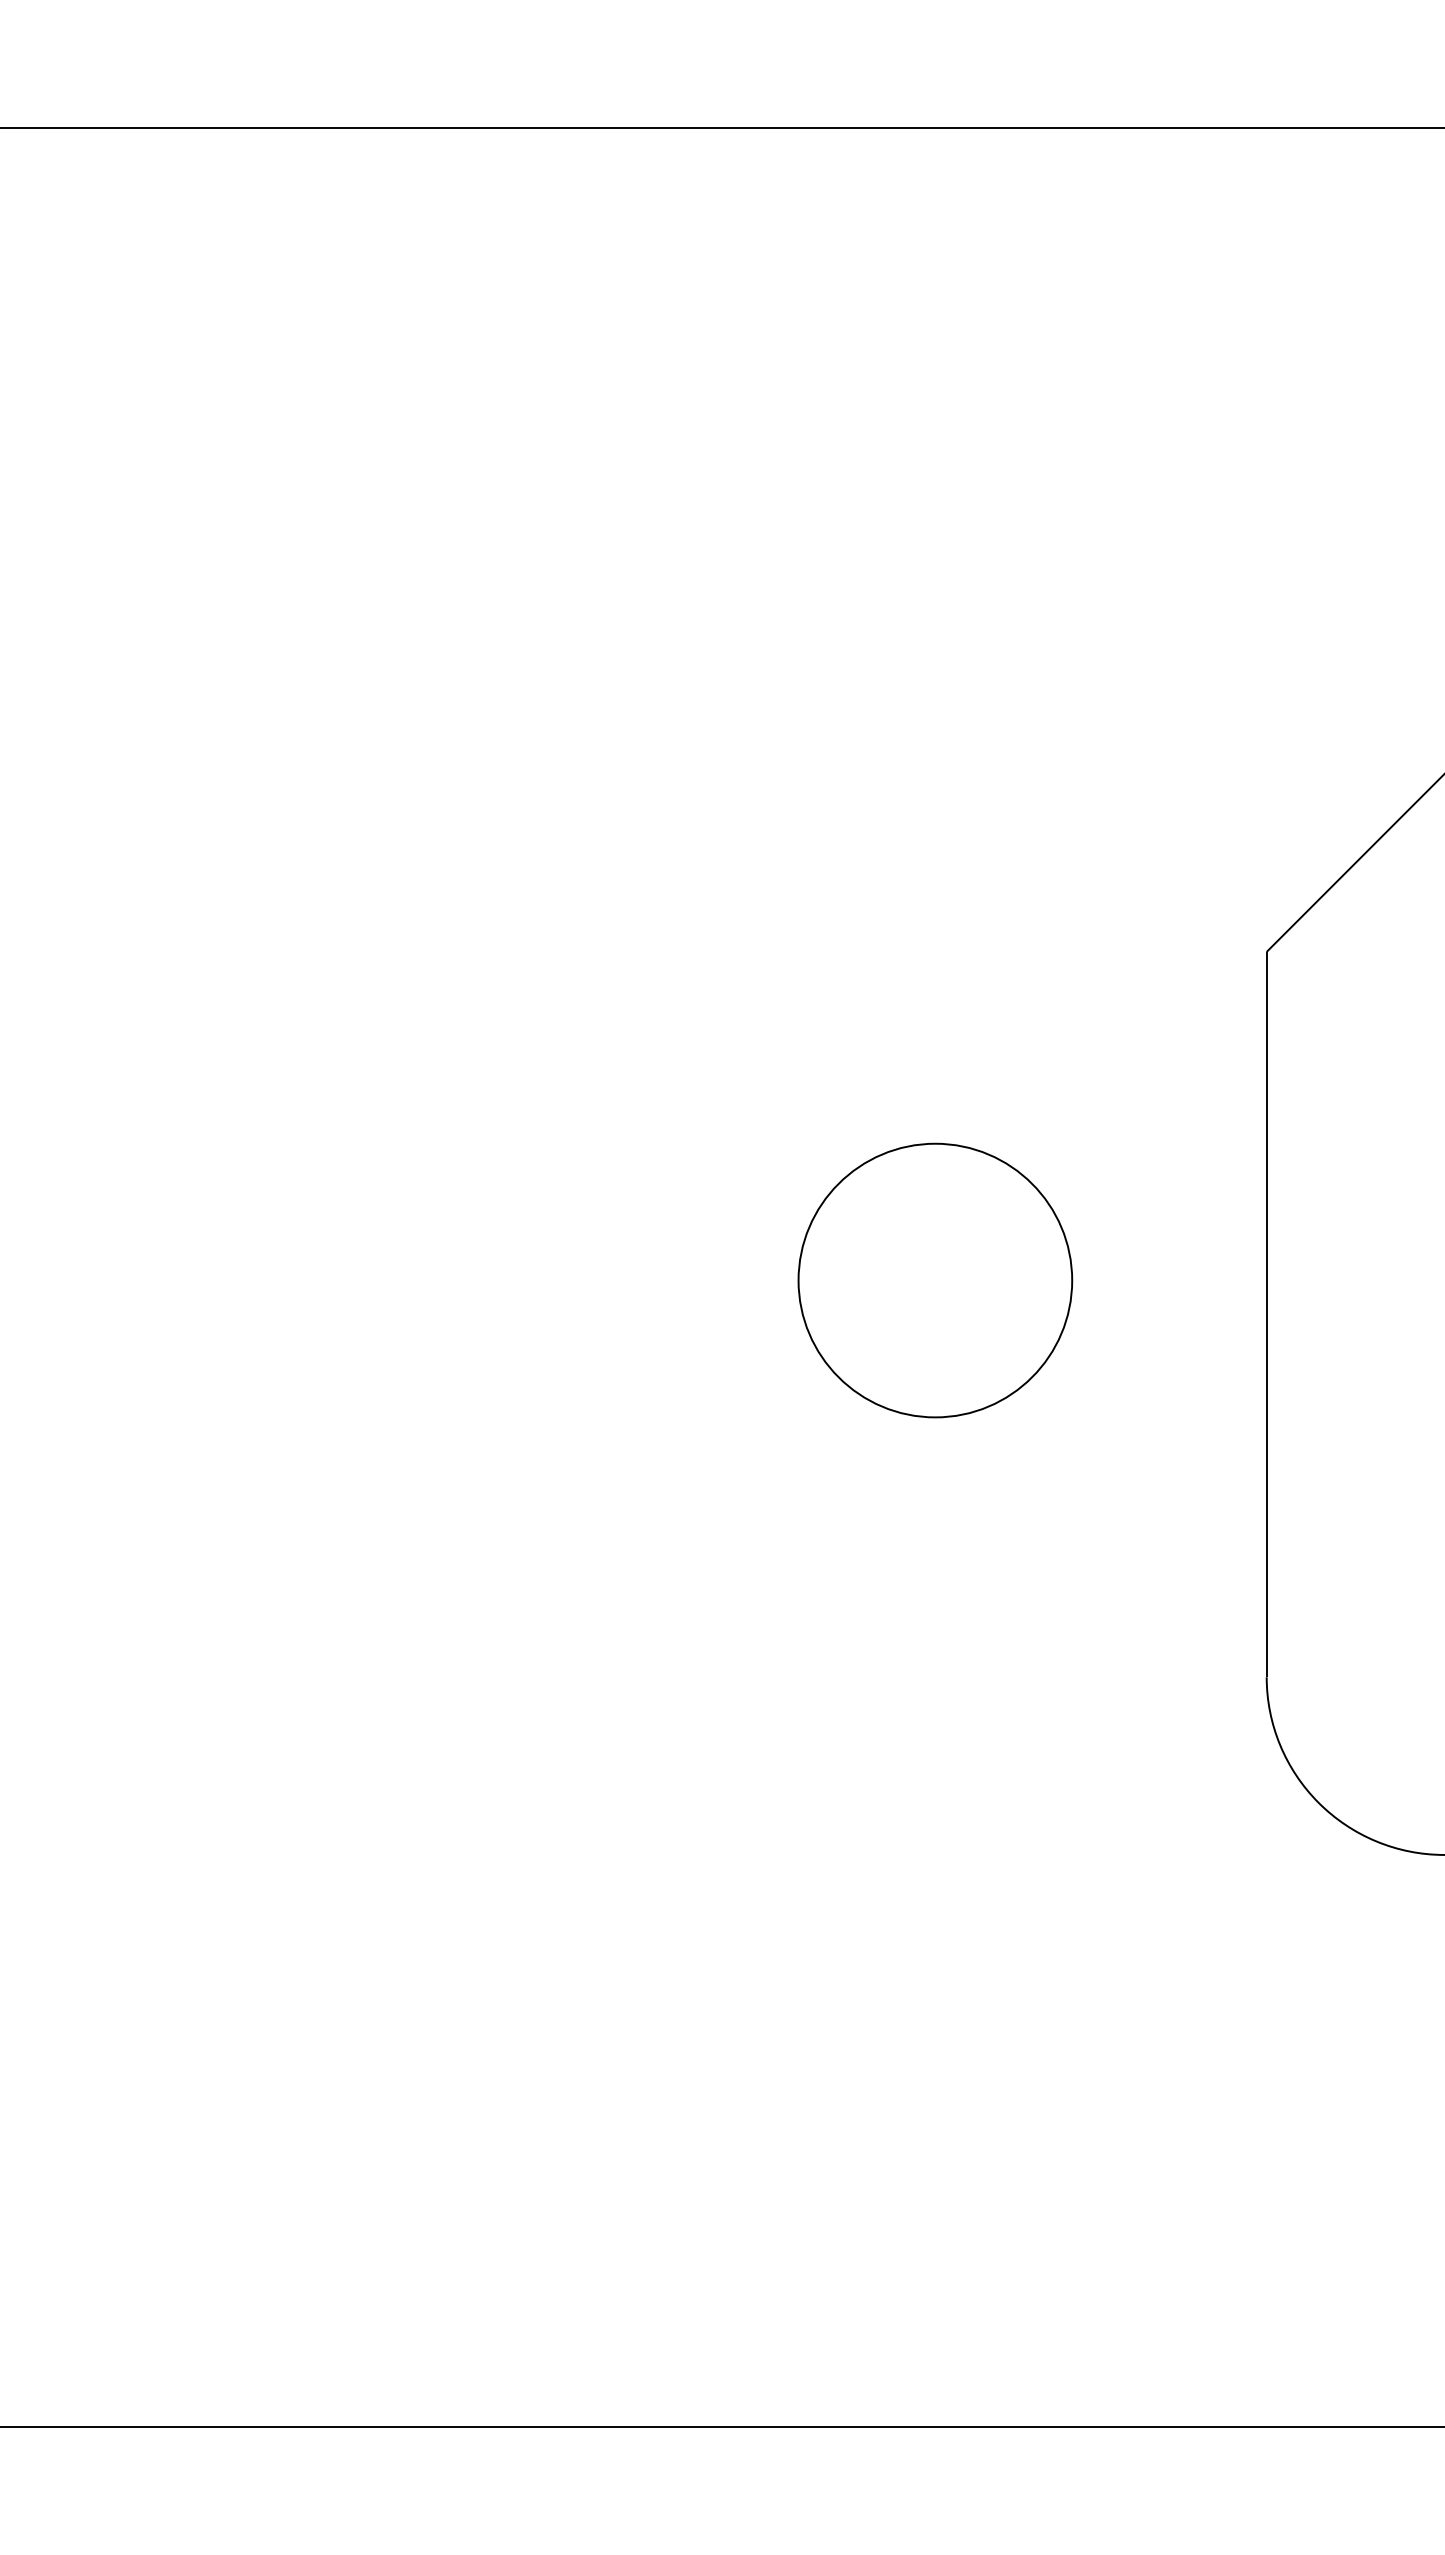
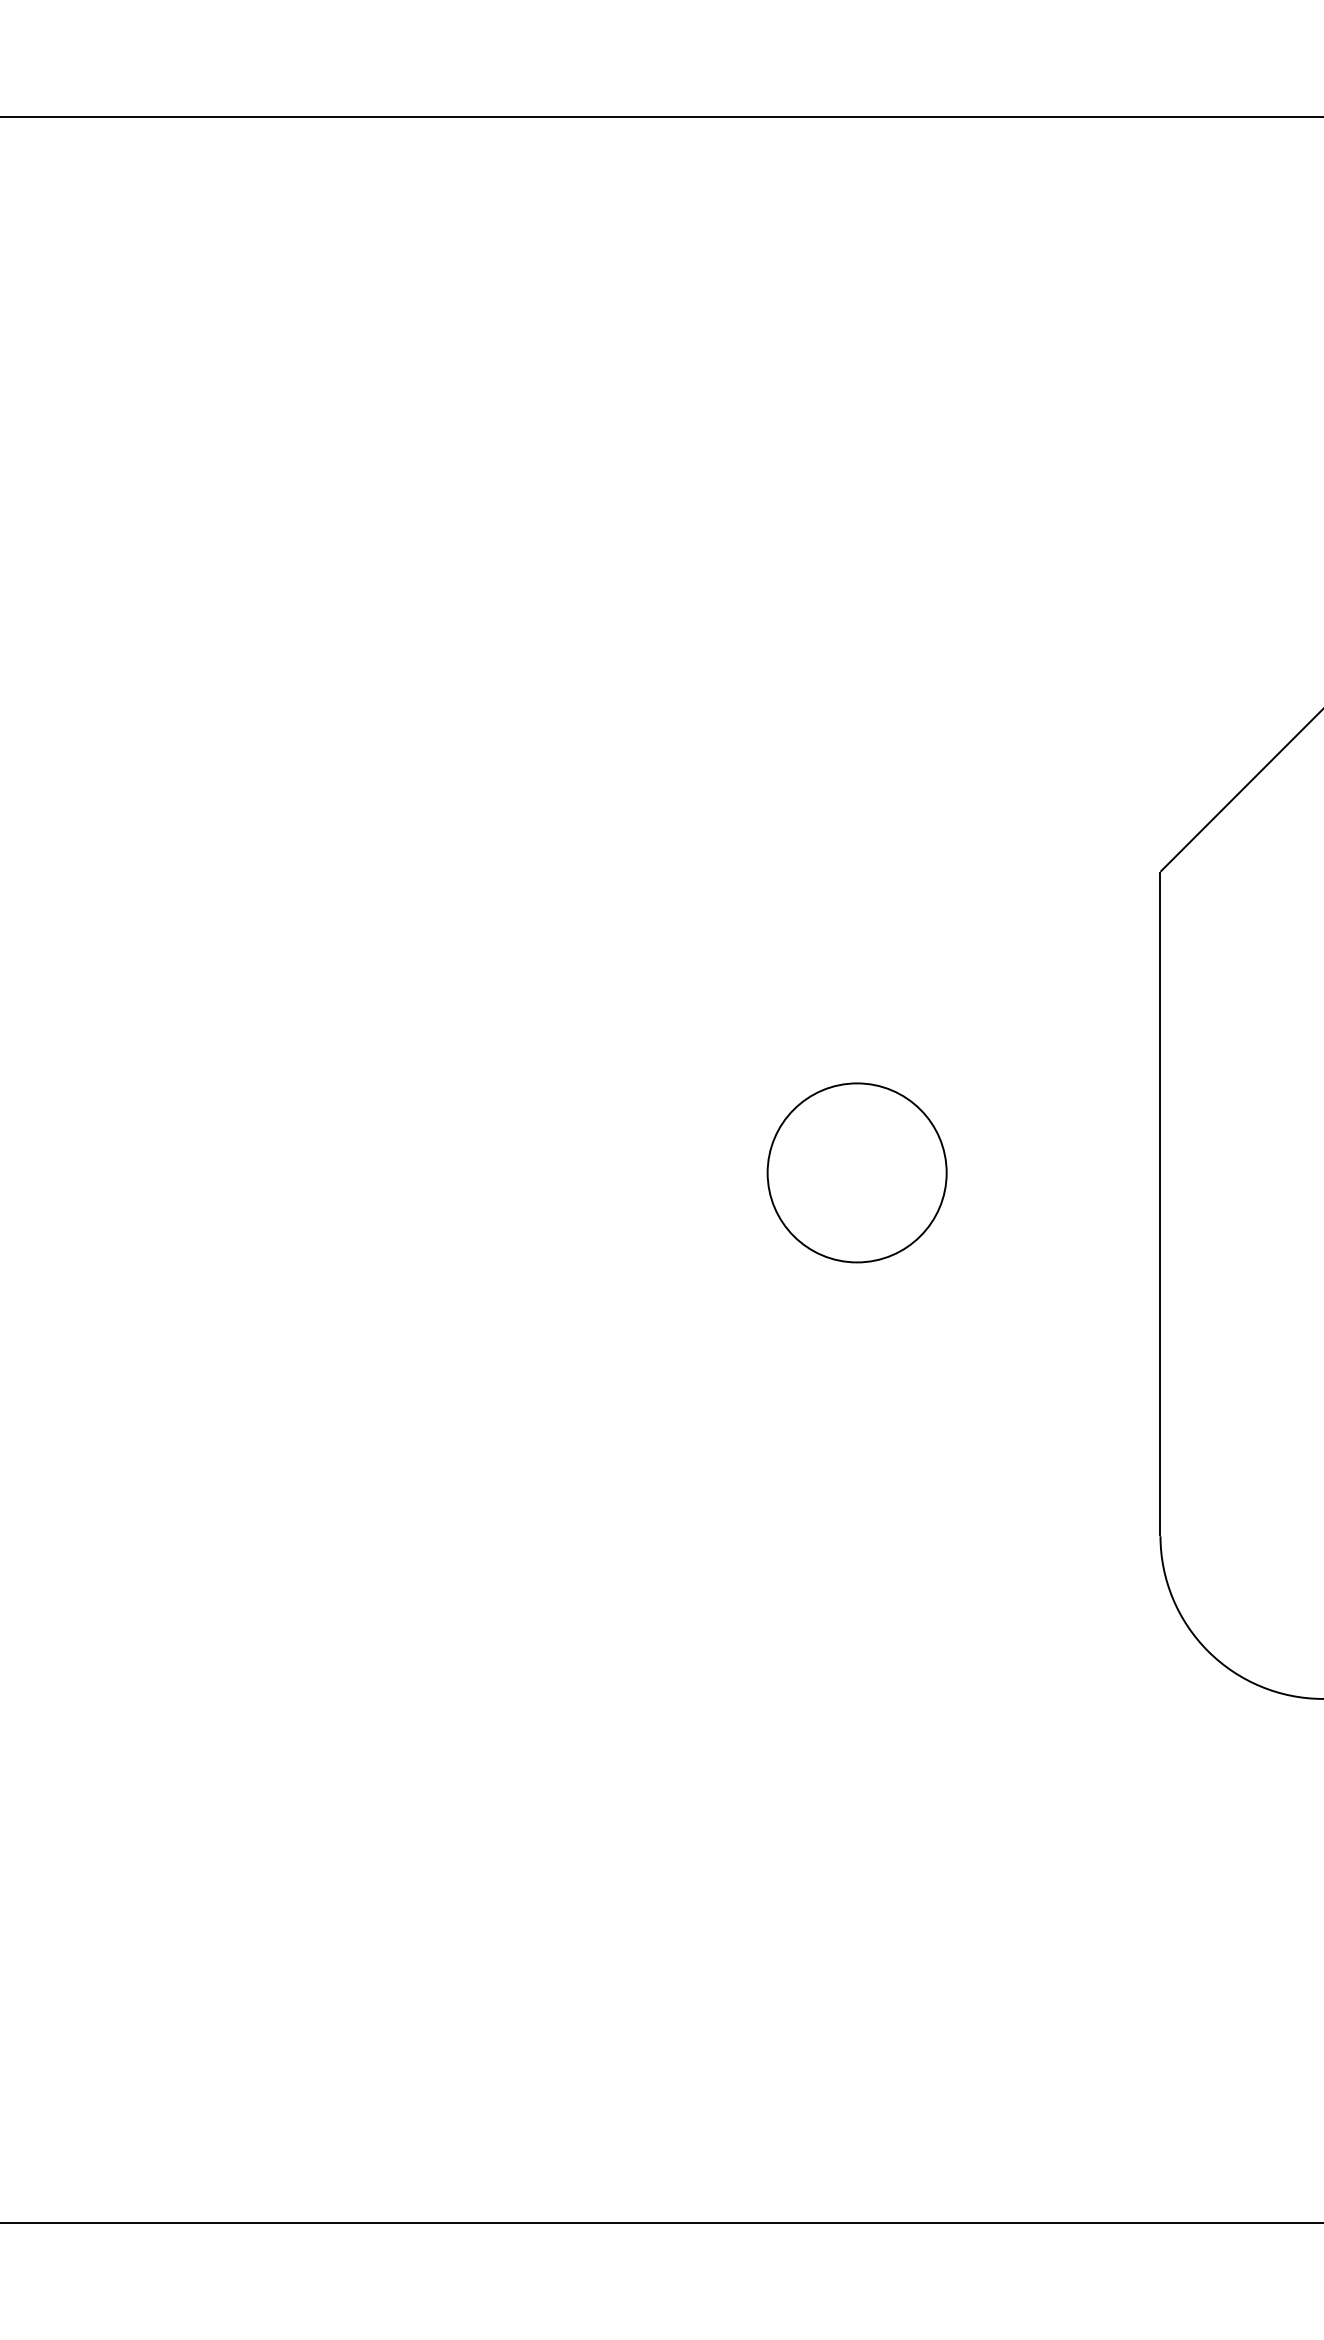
part: (935, 1280) -> (857, 1172), size x0.71

